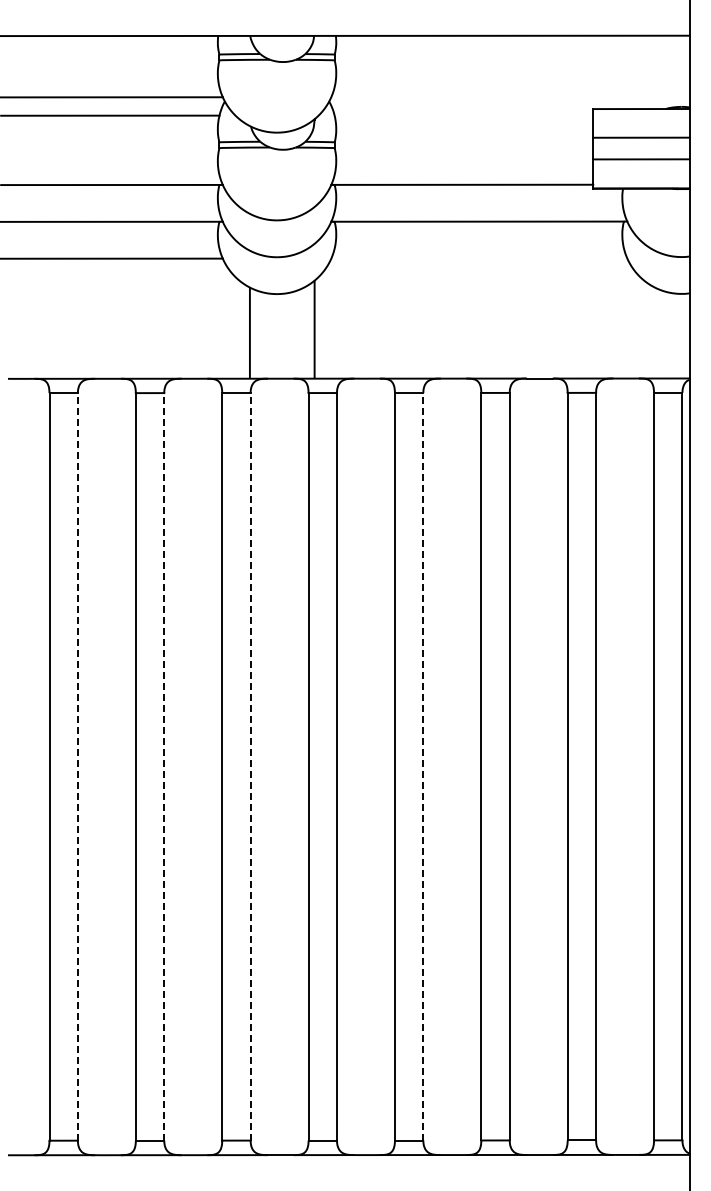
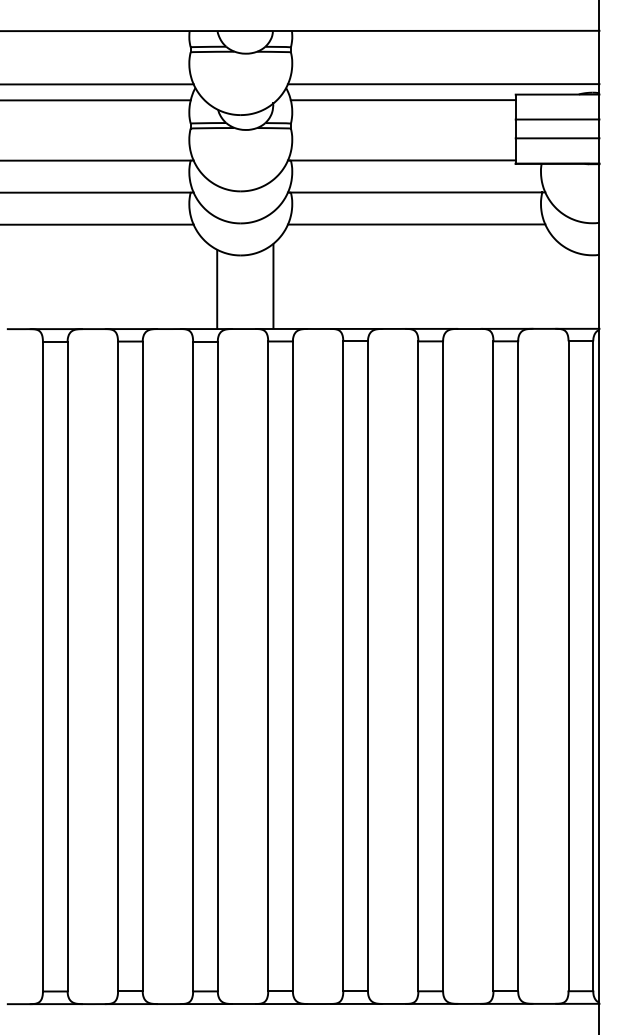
line: (510, 97) -> (443, 84), added
line: (463, 115) -> (402, 100), added
line: (479, 258) -> (416, 224), added
line: (77, 766) -> (67, 666), dashed -> solid
line: (164, 766) -> (142, 666), dashed -> solid
line: (250, 766) -> (217, 666), dashed -> solid
line: (423, 766) -> (368, 666), dashed -> solid

